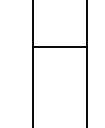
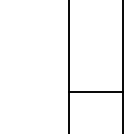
line: (59, 46) -> (95, 91), moved

